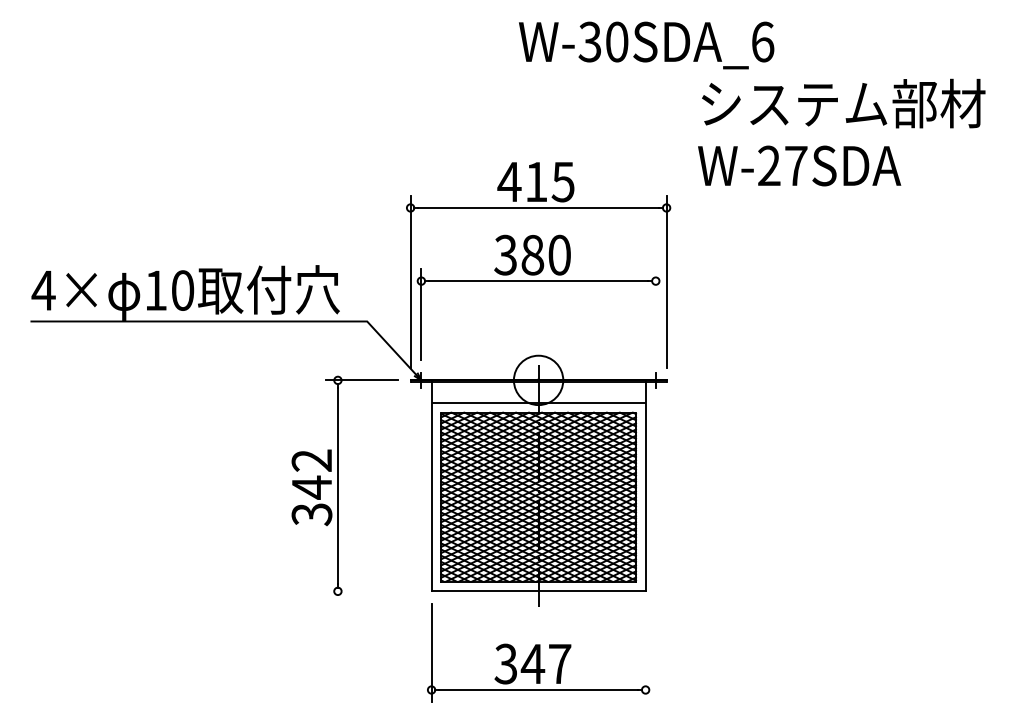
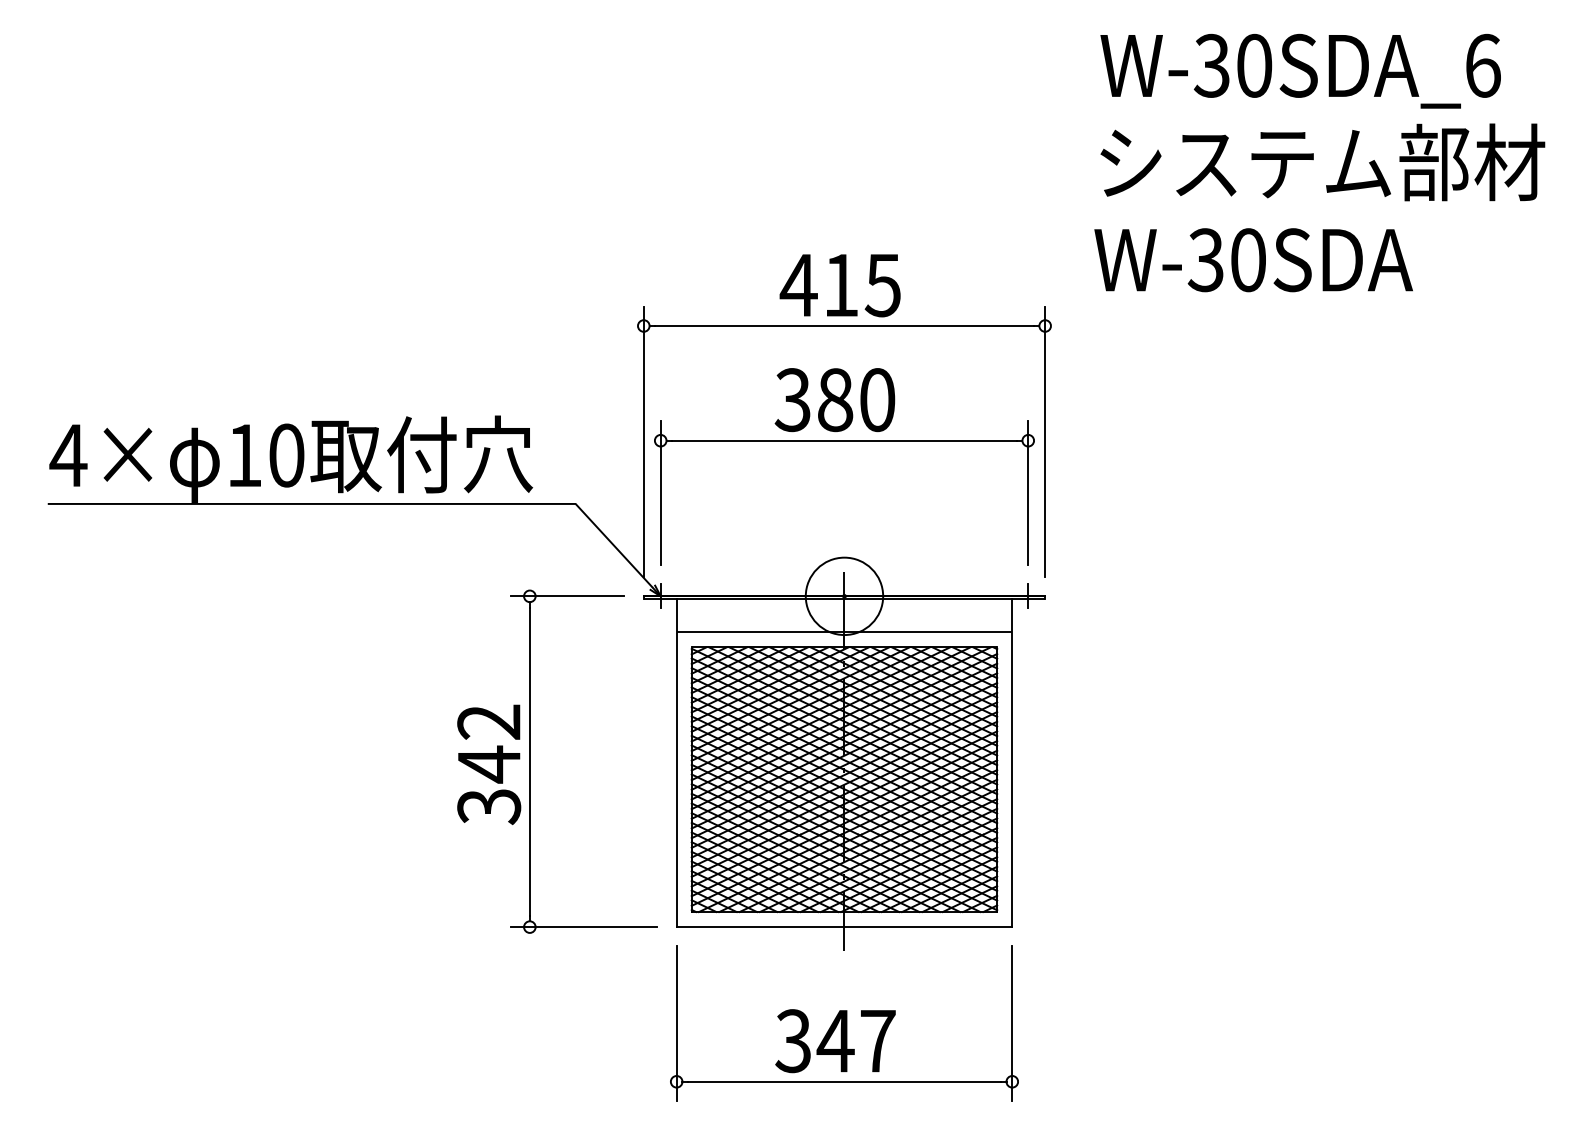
text: (646, 45) -> (1300, 71), moved
text: (782, 165) -> (1226, 259), W-27SDA -> W-30SDA
line: (655, 314) -> (1027, 493), added
line: (372, 591) -> (584, 927), added
line: (645, 652) -> (1012, 1022), added

